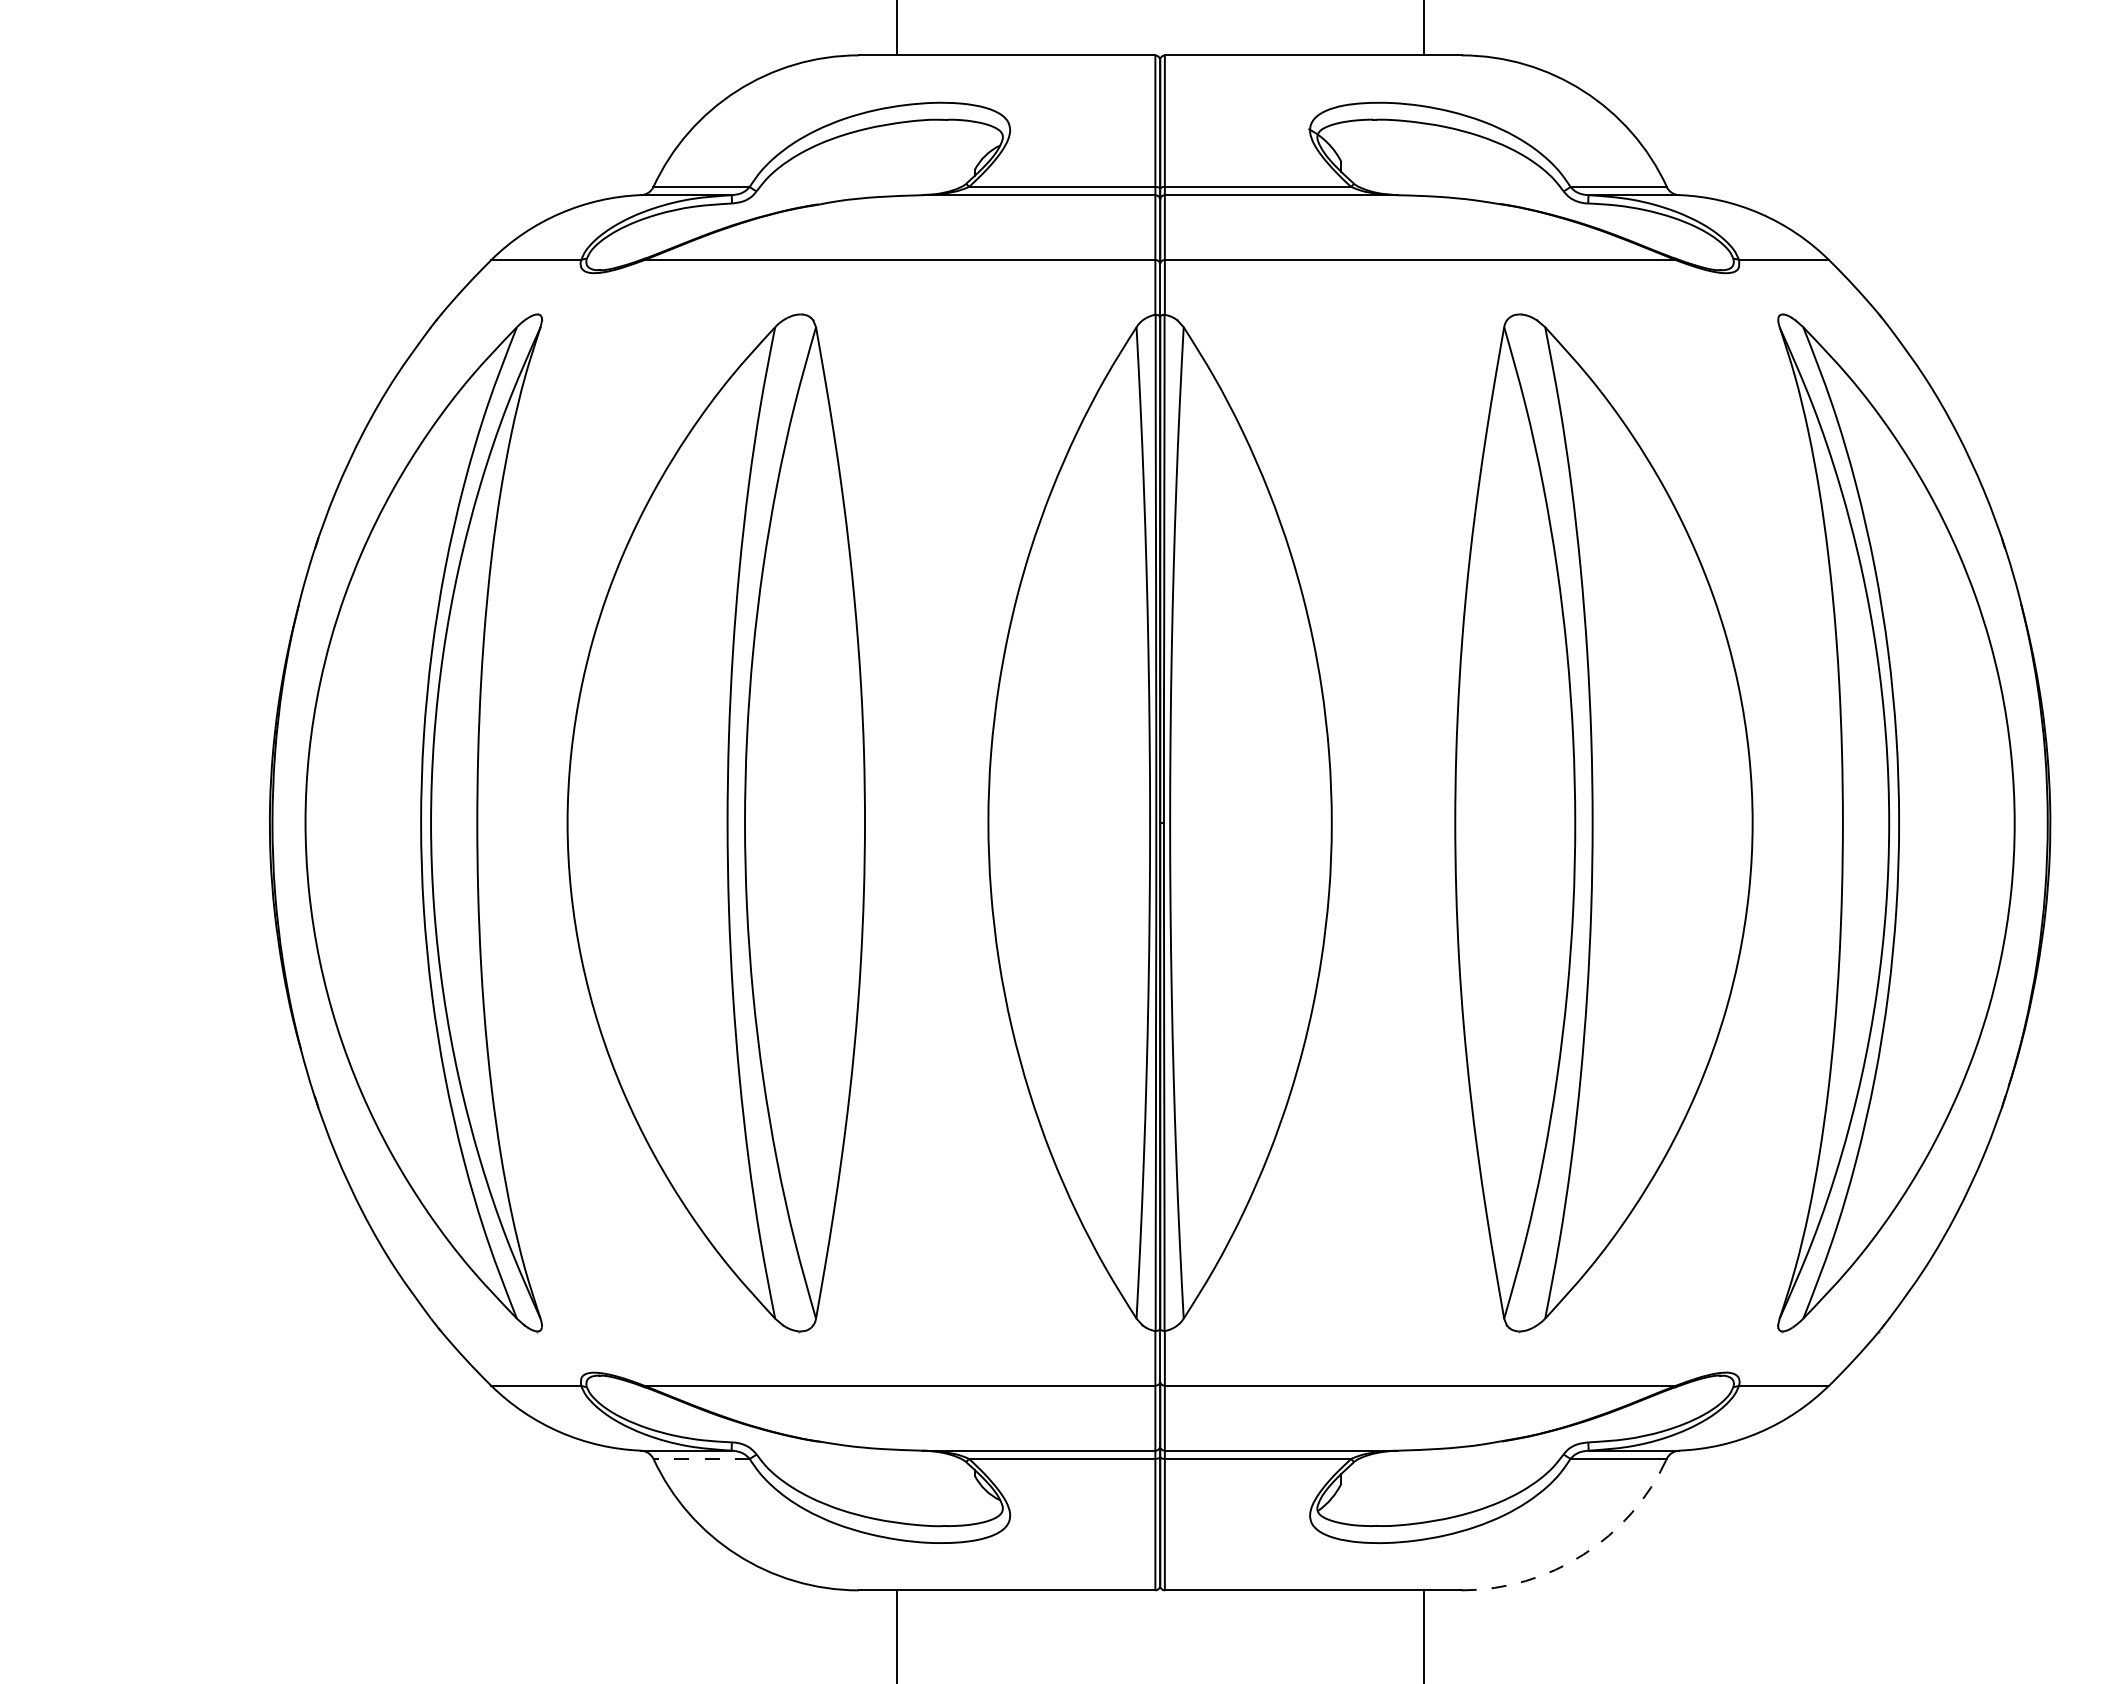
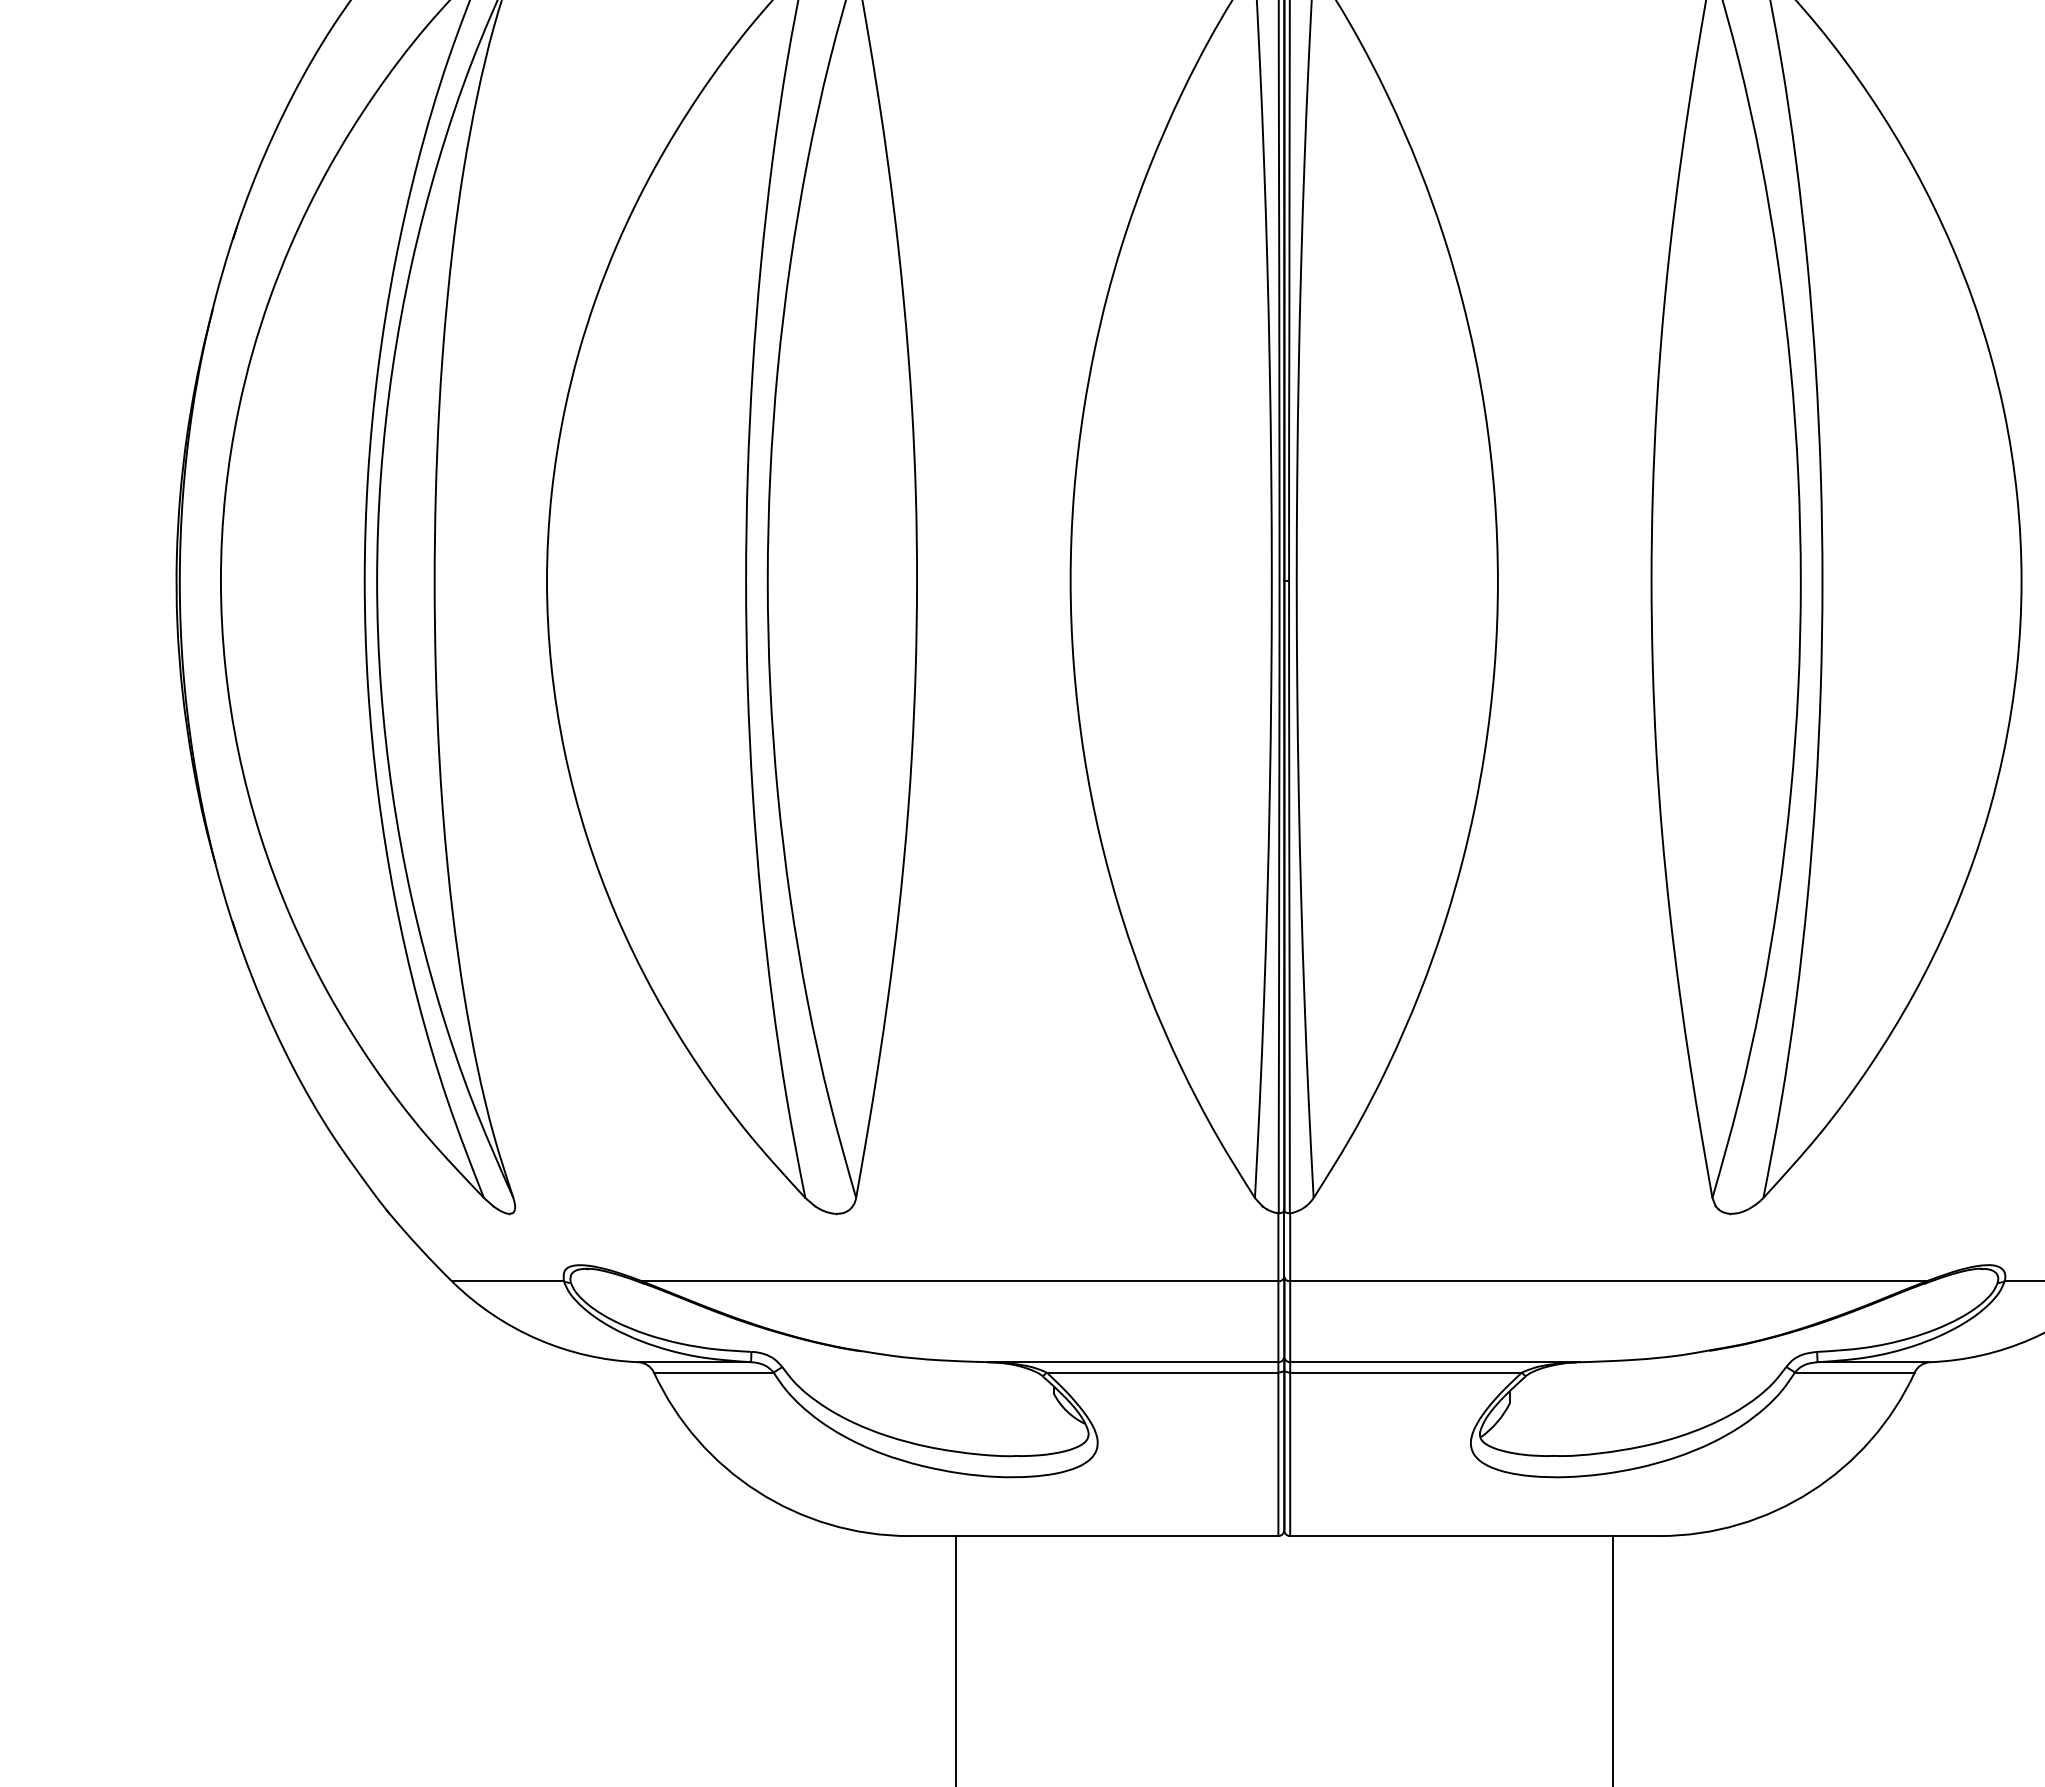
line: (701, 1458) -> (713, 1371), dashed -> solid
arc: (1583, 1554) -> (1811, 1491), dashed -> solid

